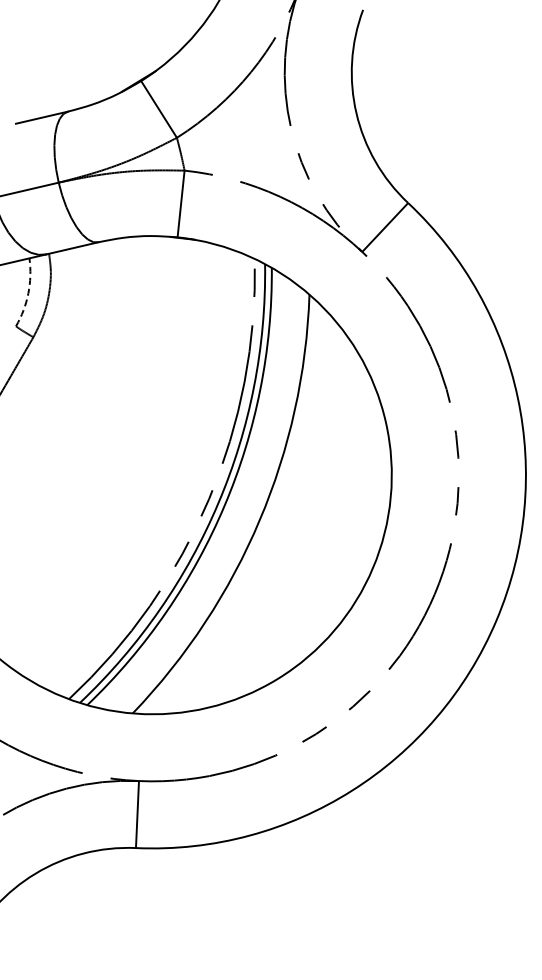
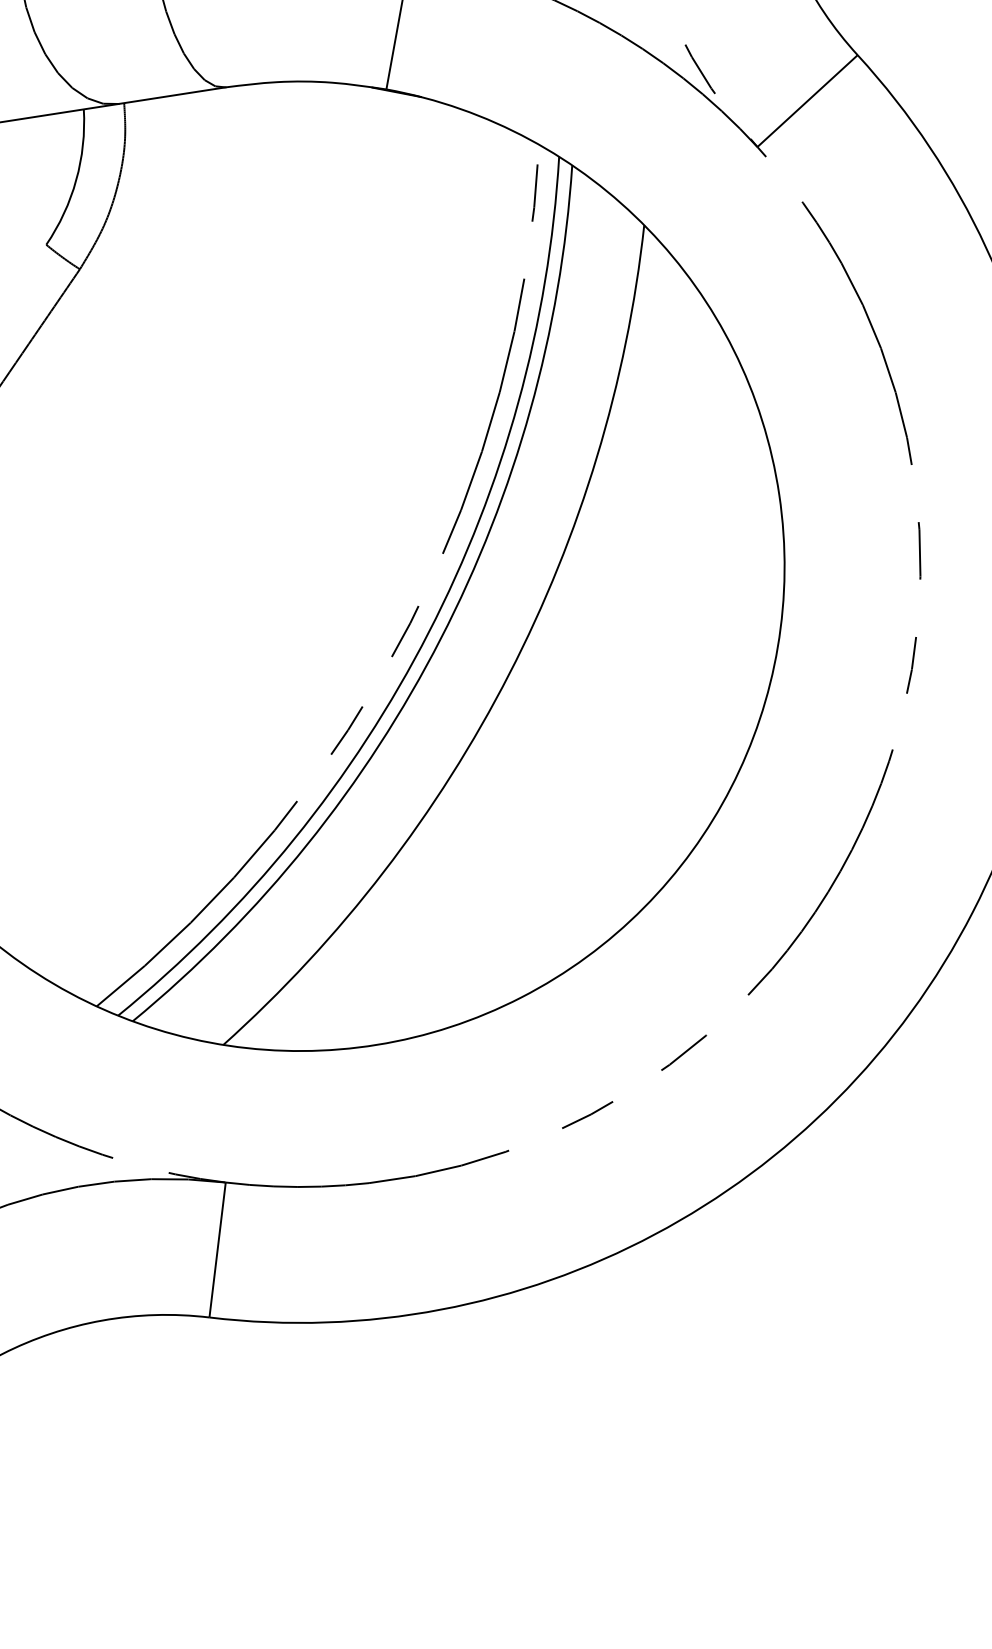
arc: (28, 293) -> (76, 180), dashed -> solid

